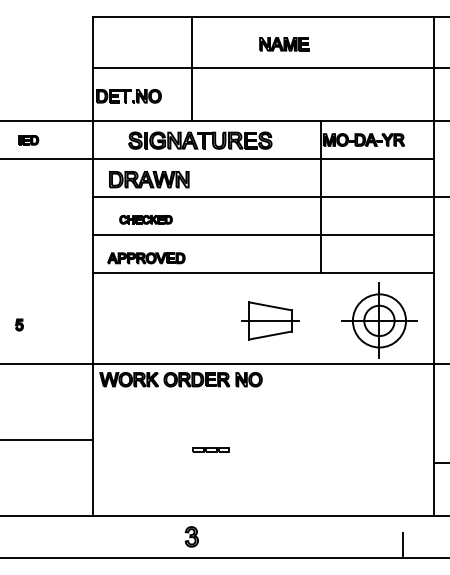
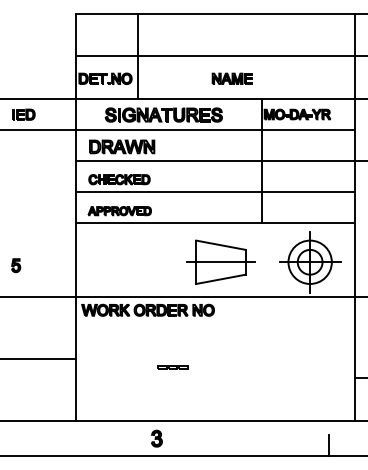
part: (284, 44) -> (232, 78), moved
line: (191, 69) -> (137, 56), moved
part: (28, 140) -> (23, 114), size x1.43
part: (145, 219) -> (119, 179), size x1.43
part: (270, 320) -> (221, 261), size x1.43
part: (19, 324) -> (16, 265), size x1.43

